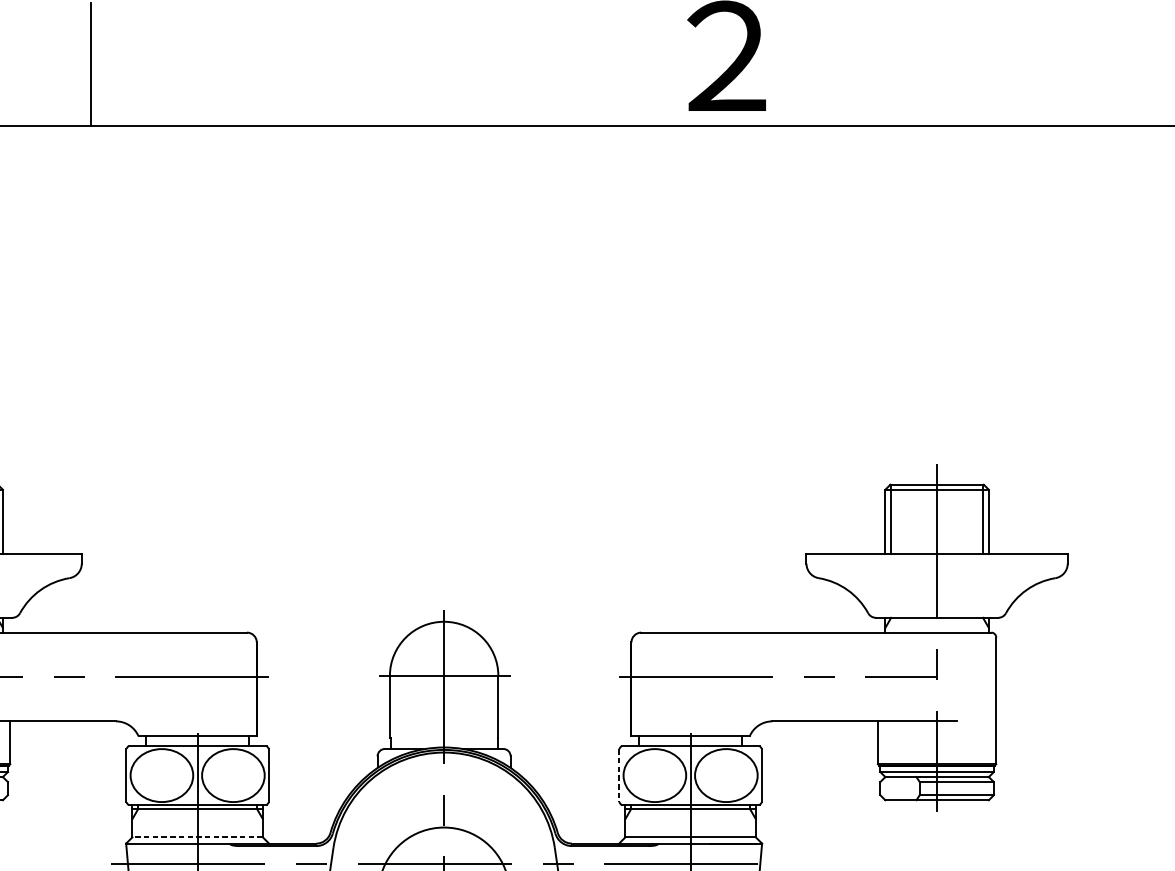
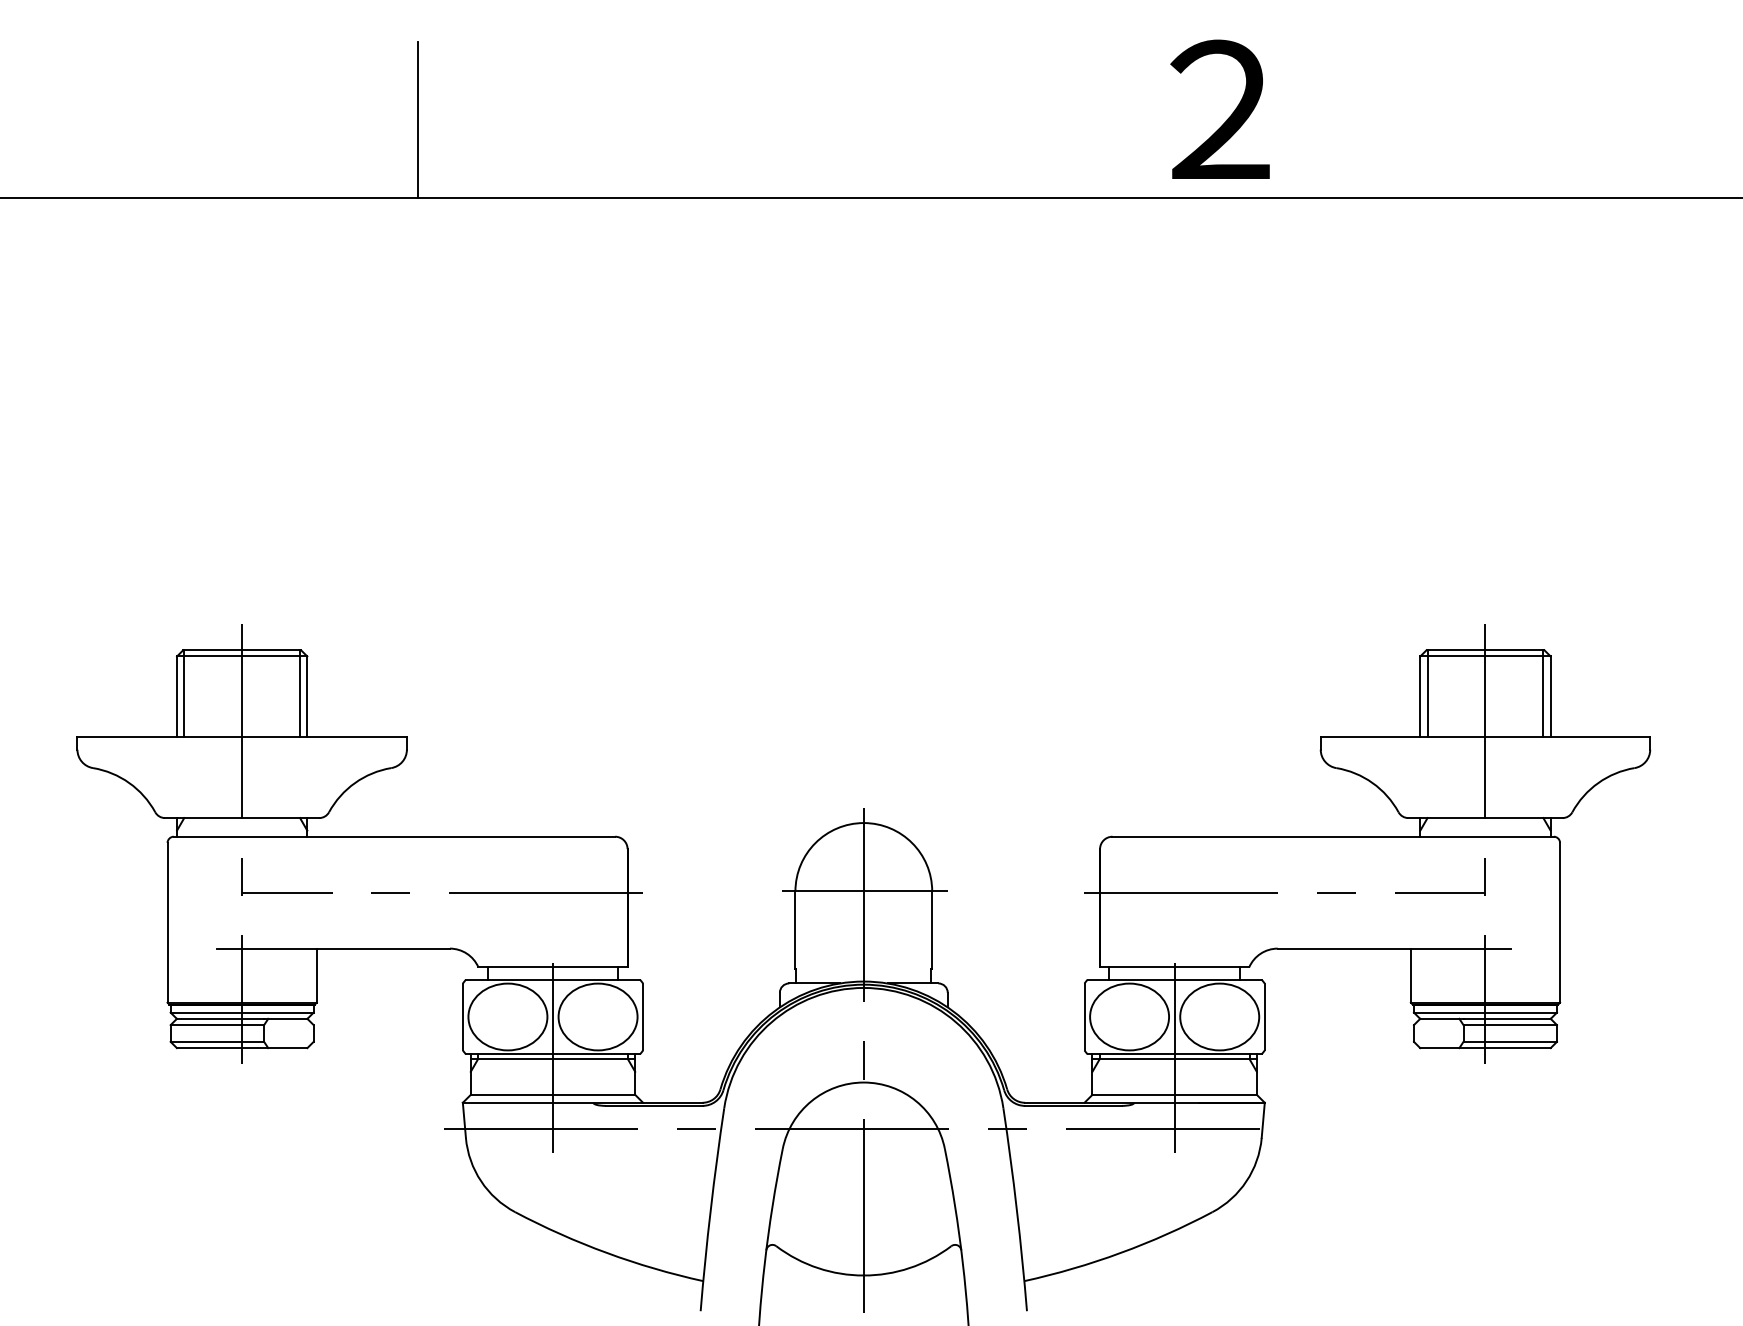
line: (619, 775) -> (1084, 1017), dashed -> solid
line: (197, 837) -> (552, 1094), dashed -> solid

